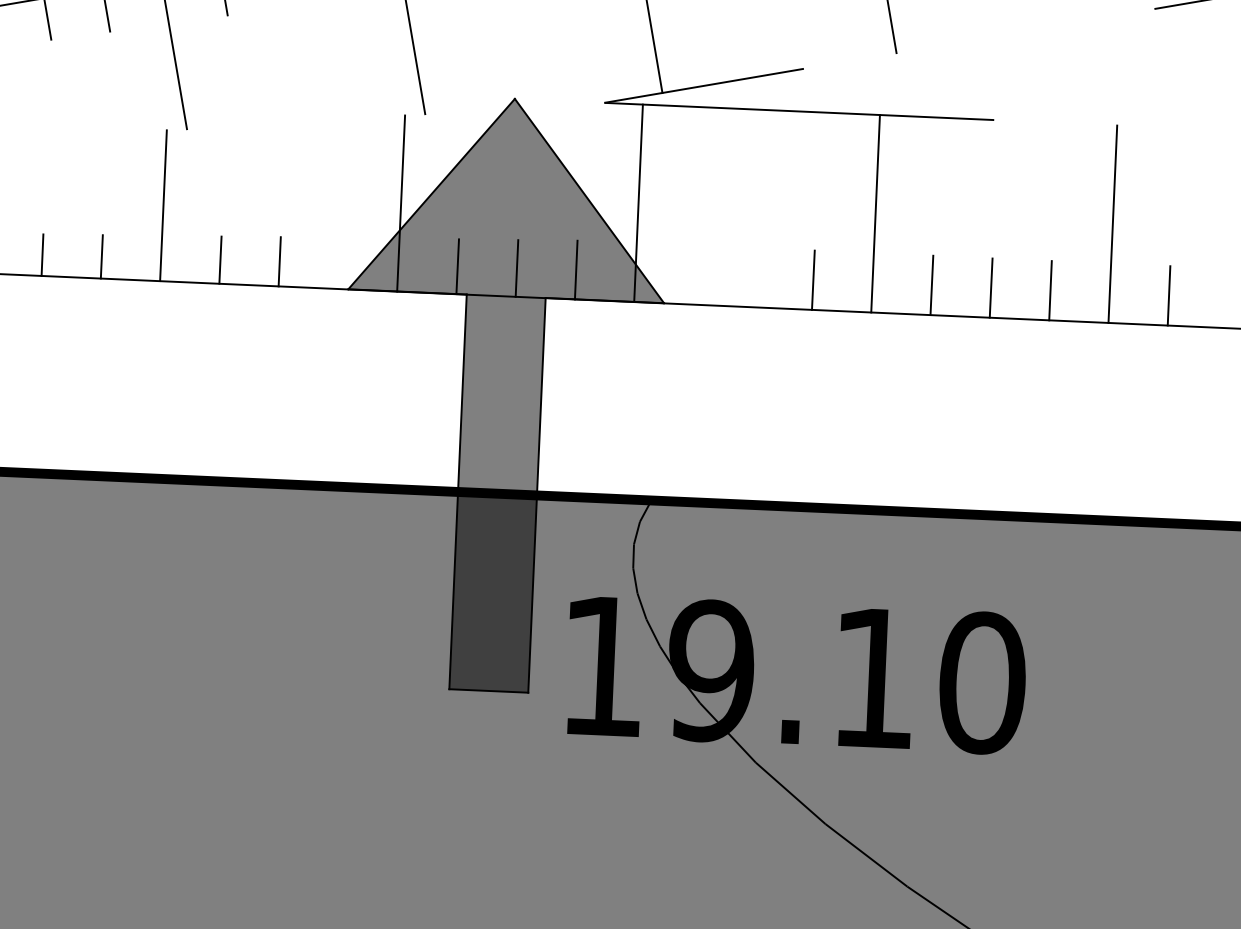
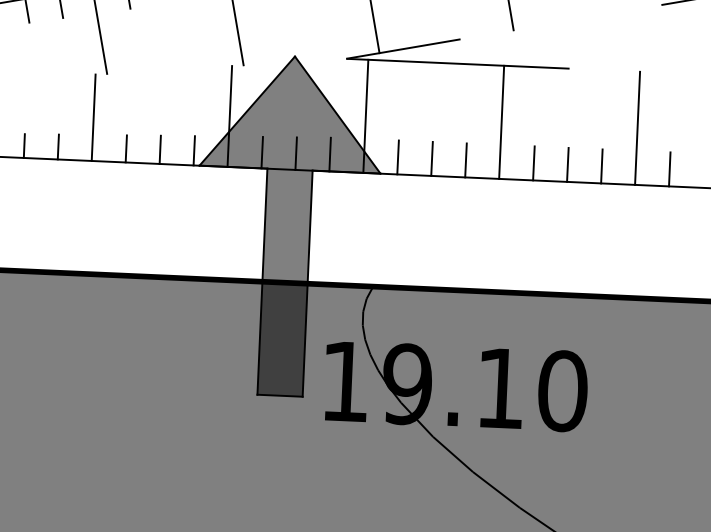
line: (337, 262) -> (193, 150), added
line: (693, 275) -> (397, 157), added
line: (753, 276) -> (431, 158), added

